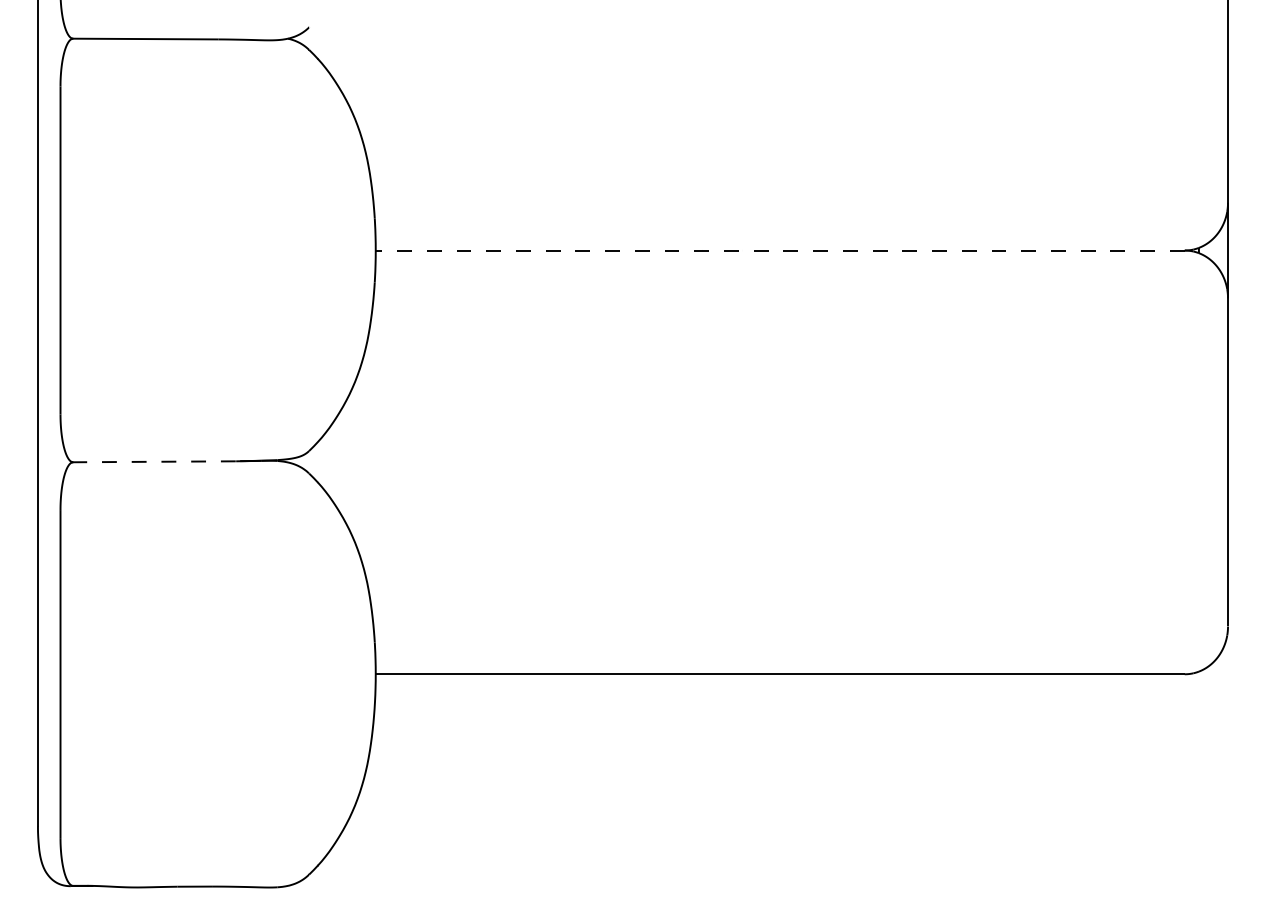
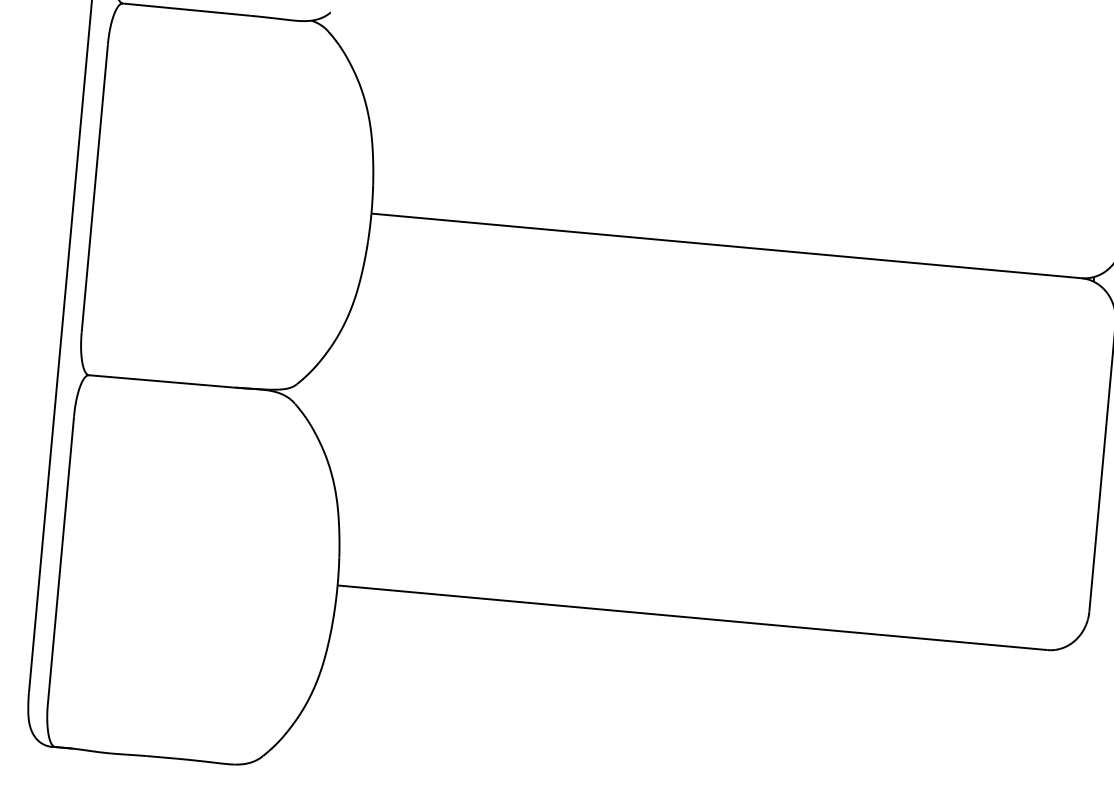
line: (780, 250) -> (726, 245), dashed -> solid
line: (154, 461) -> (160, 381), dashed -> solid

